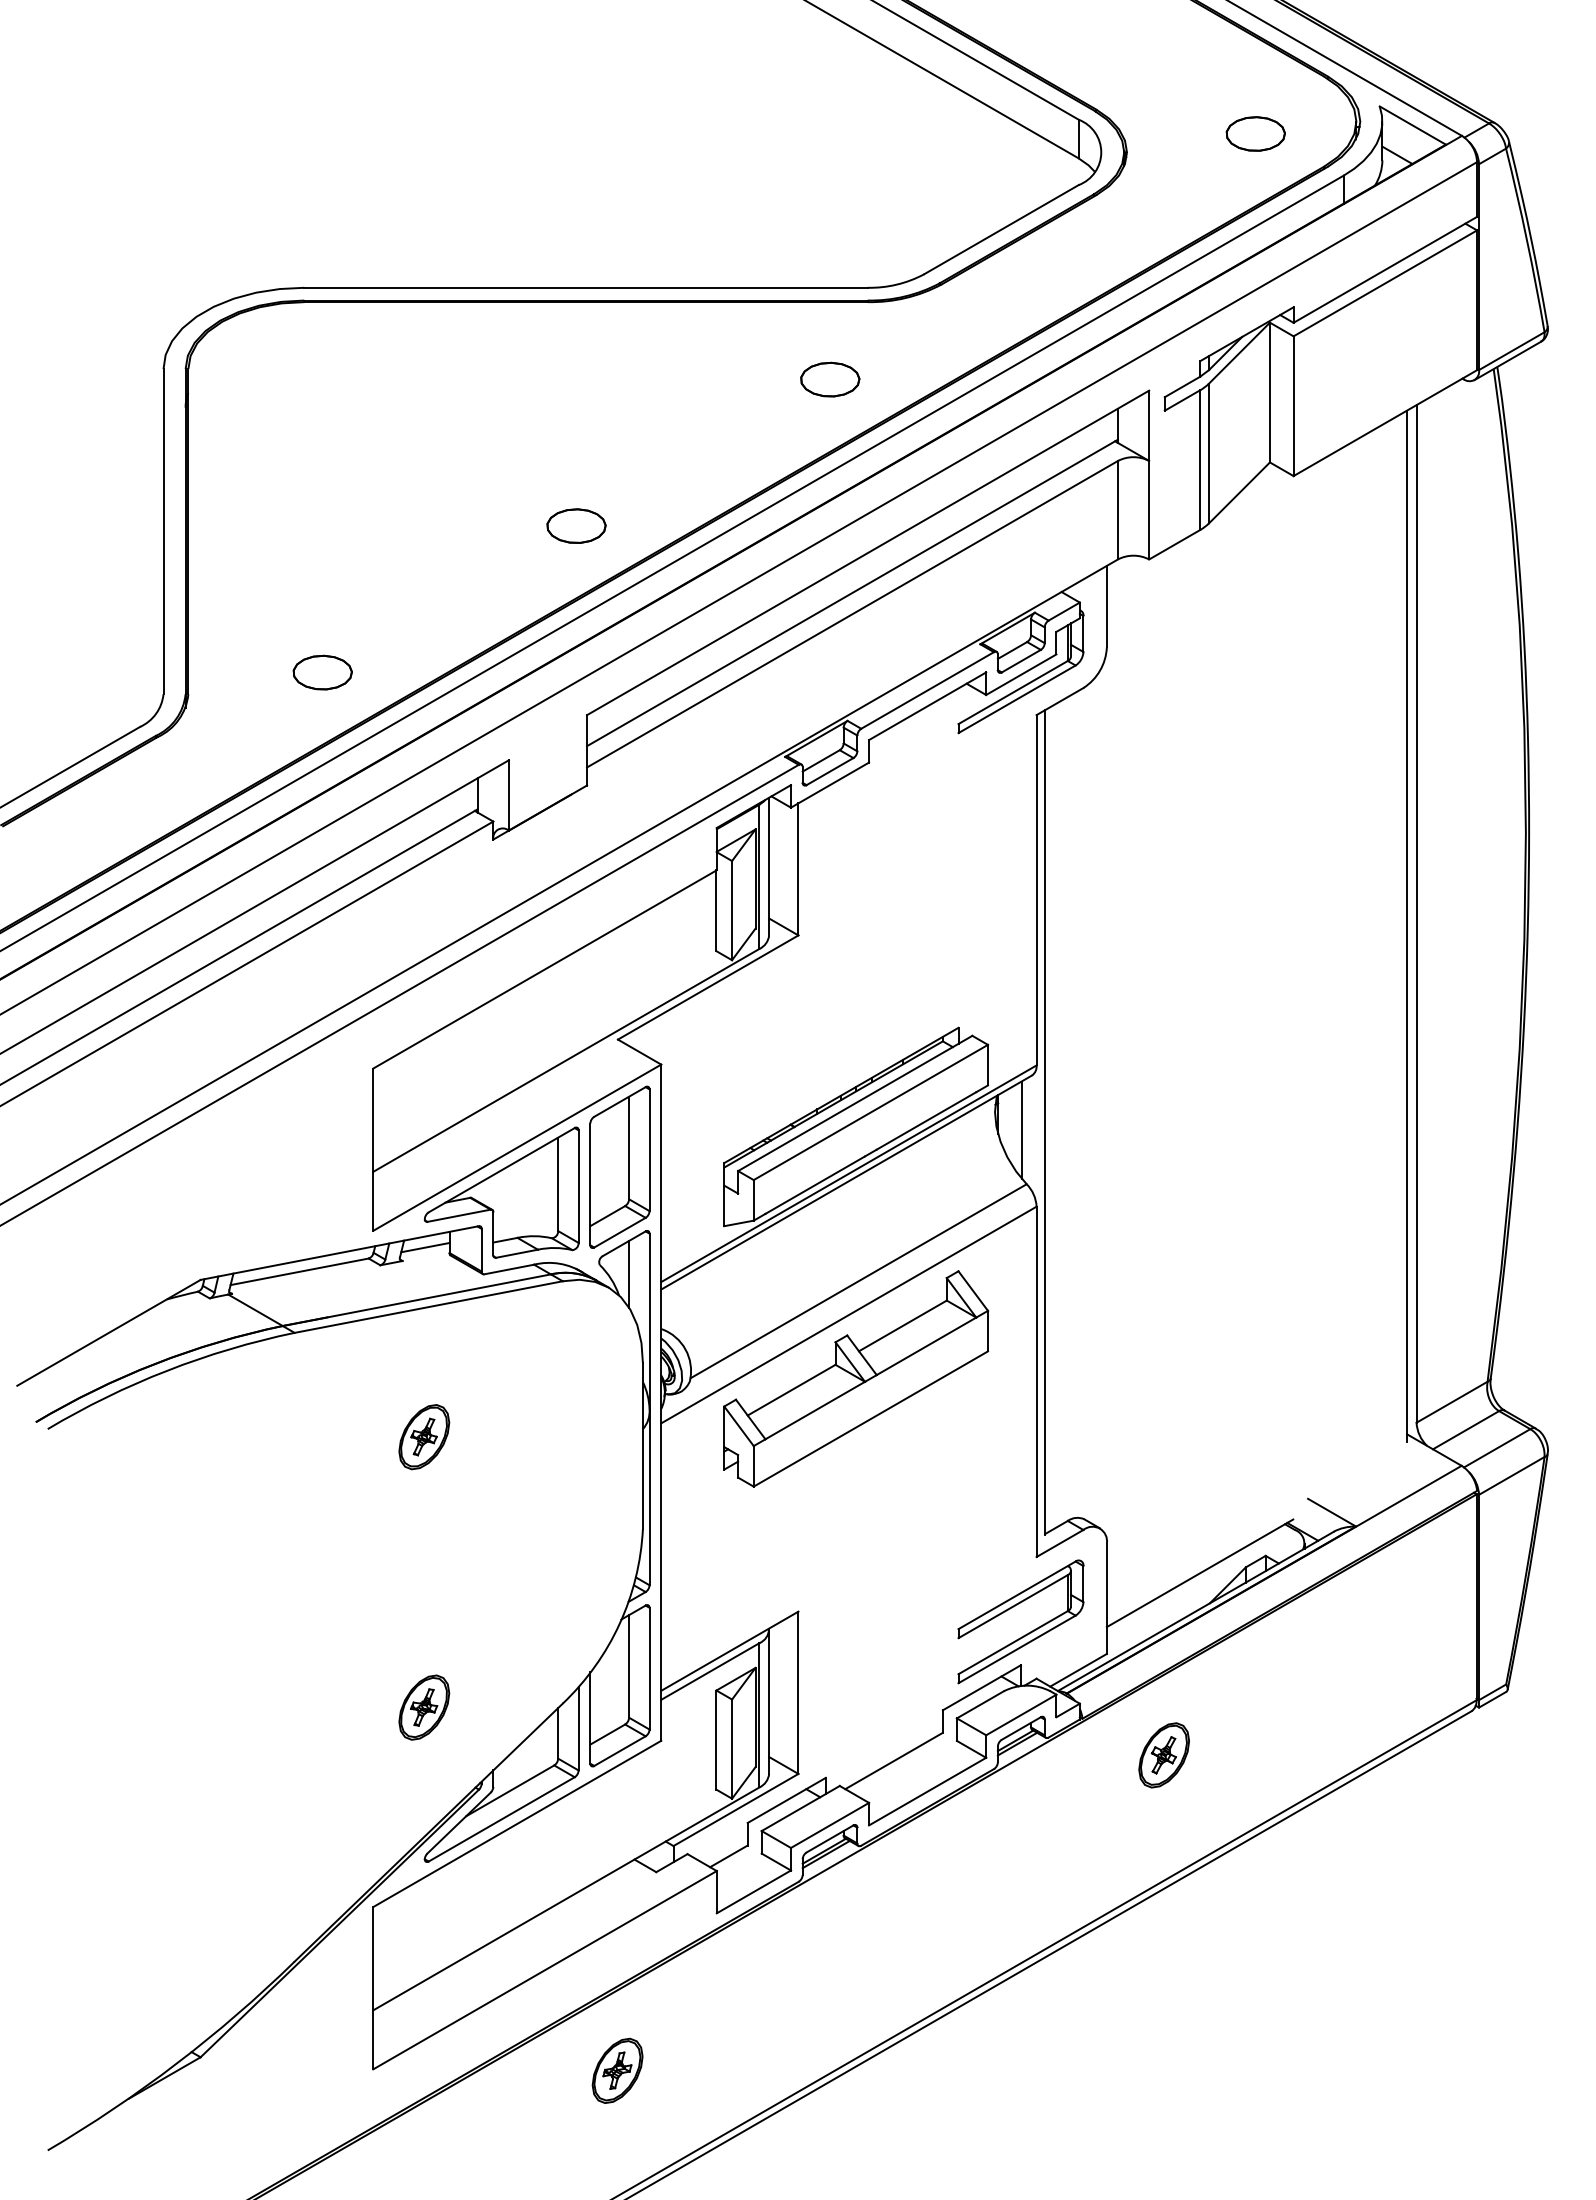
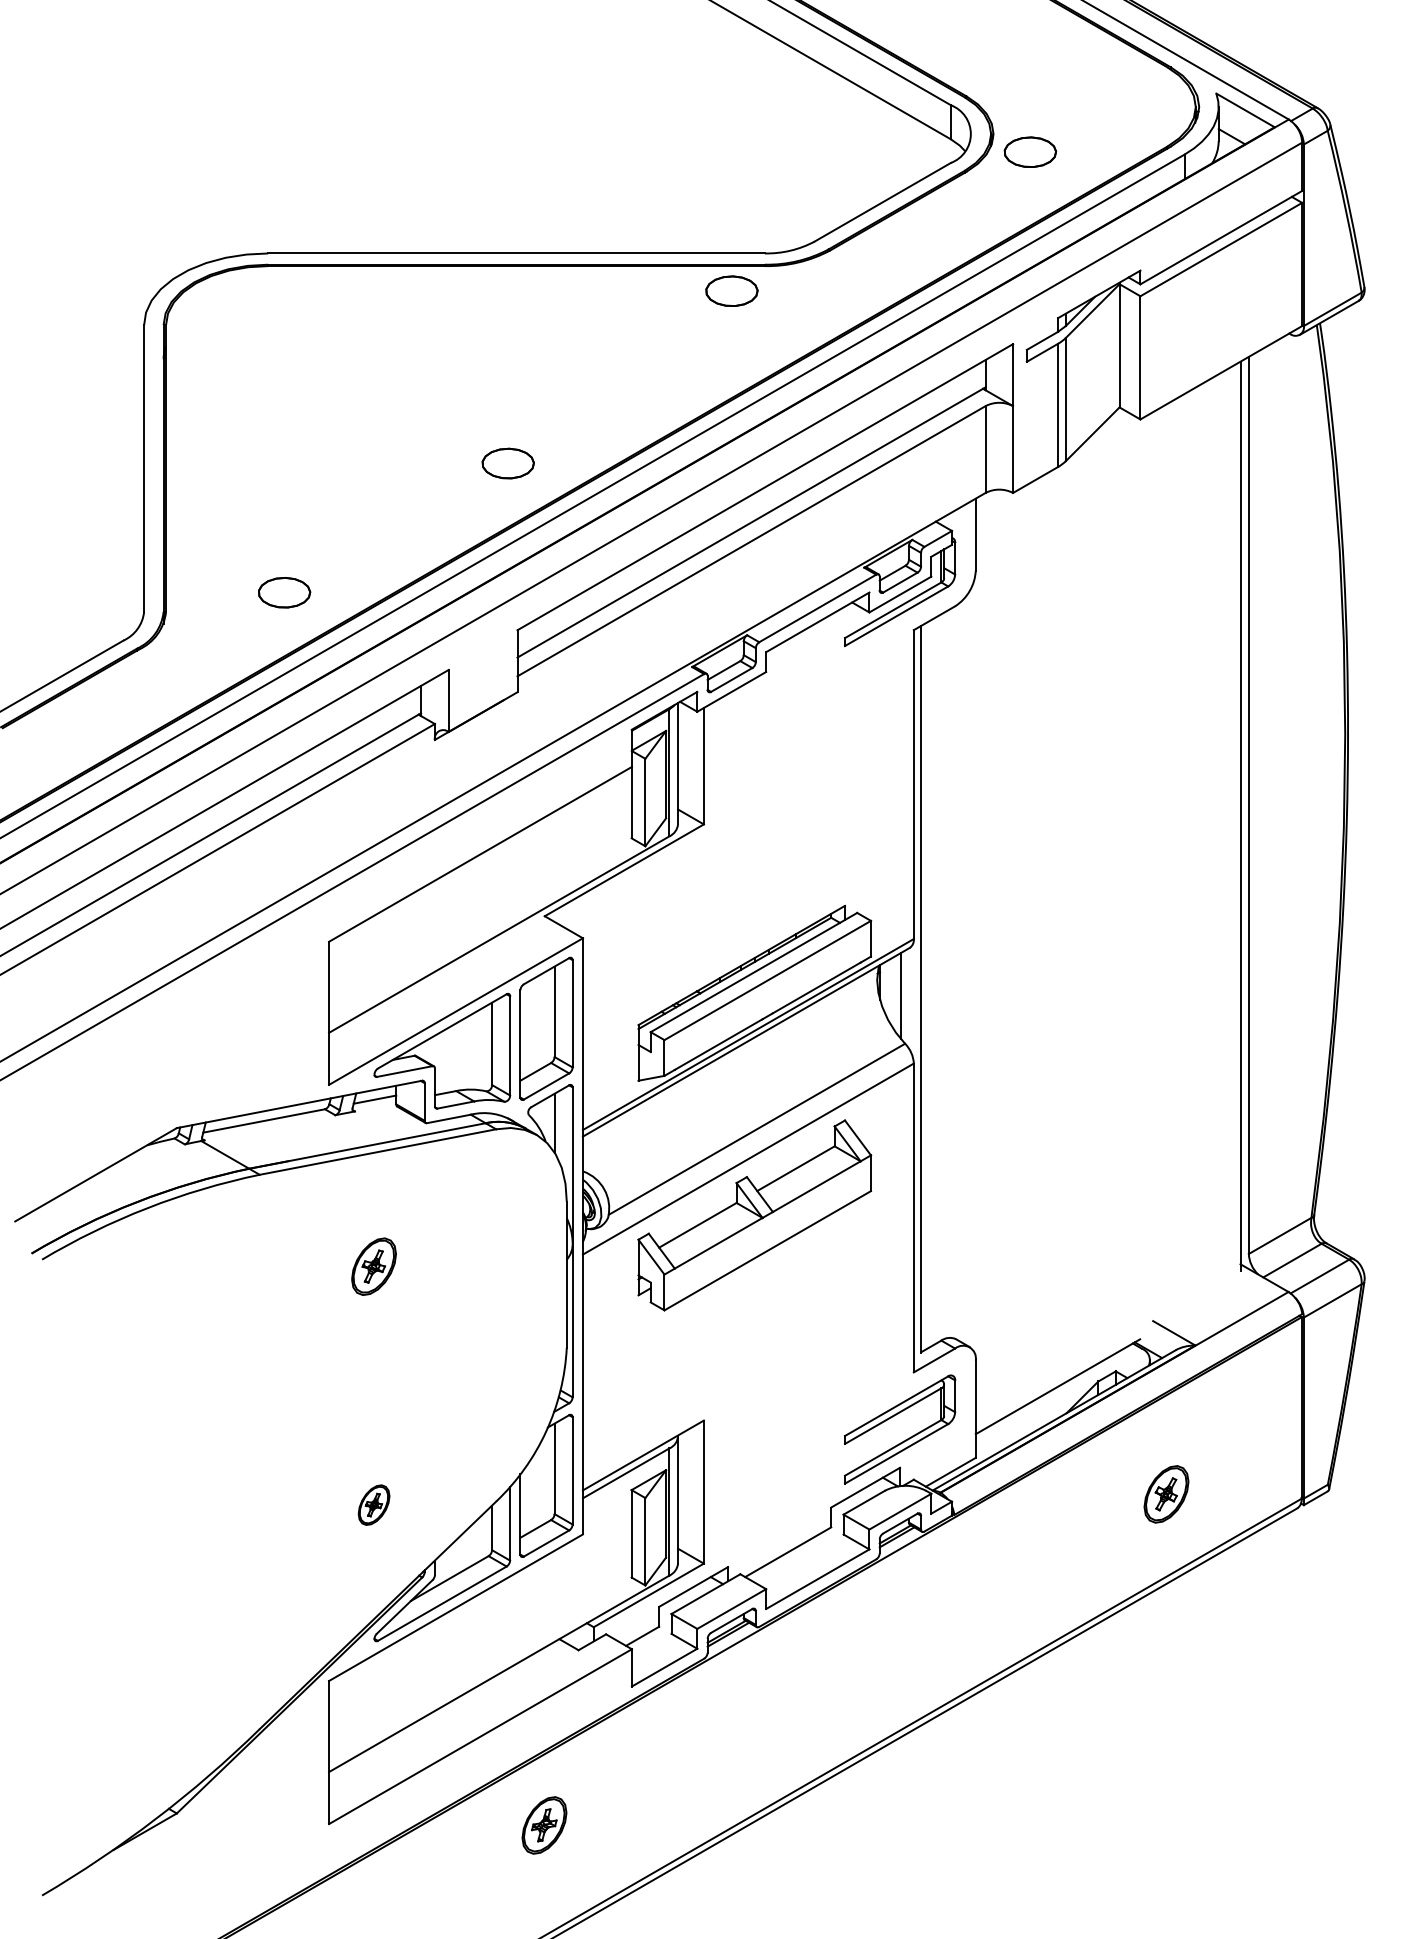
part: (1255, 133) -> (1030, 151), moved
part: (830, 379) -> (732, 291), moved
part: (424, 1707) -> (374, 1505), size x0.7
part: (1163, 1755) -> (1165, 1494), moved

